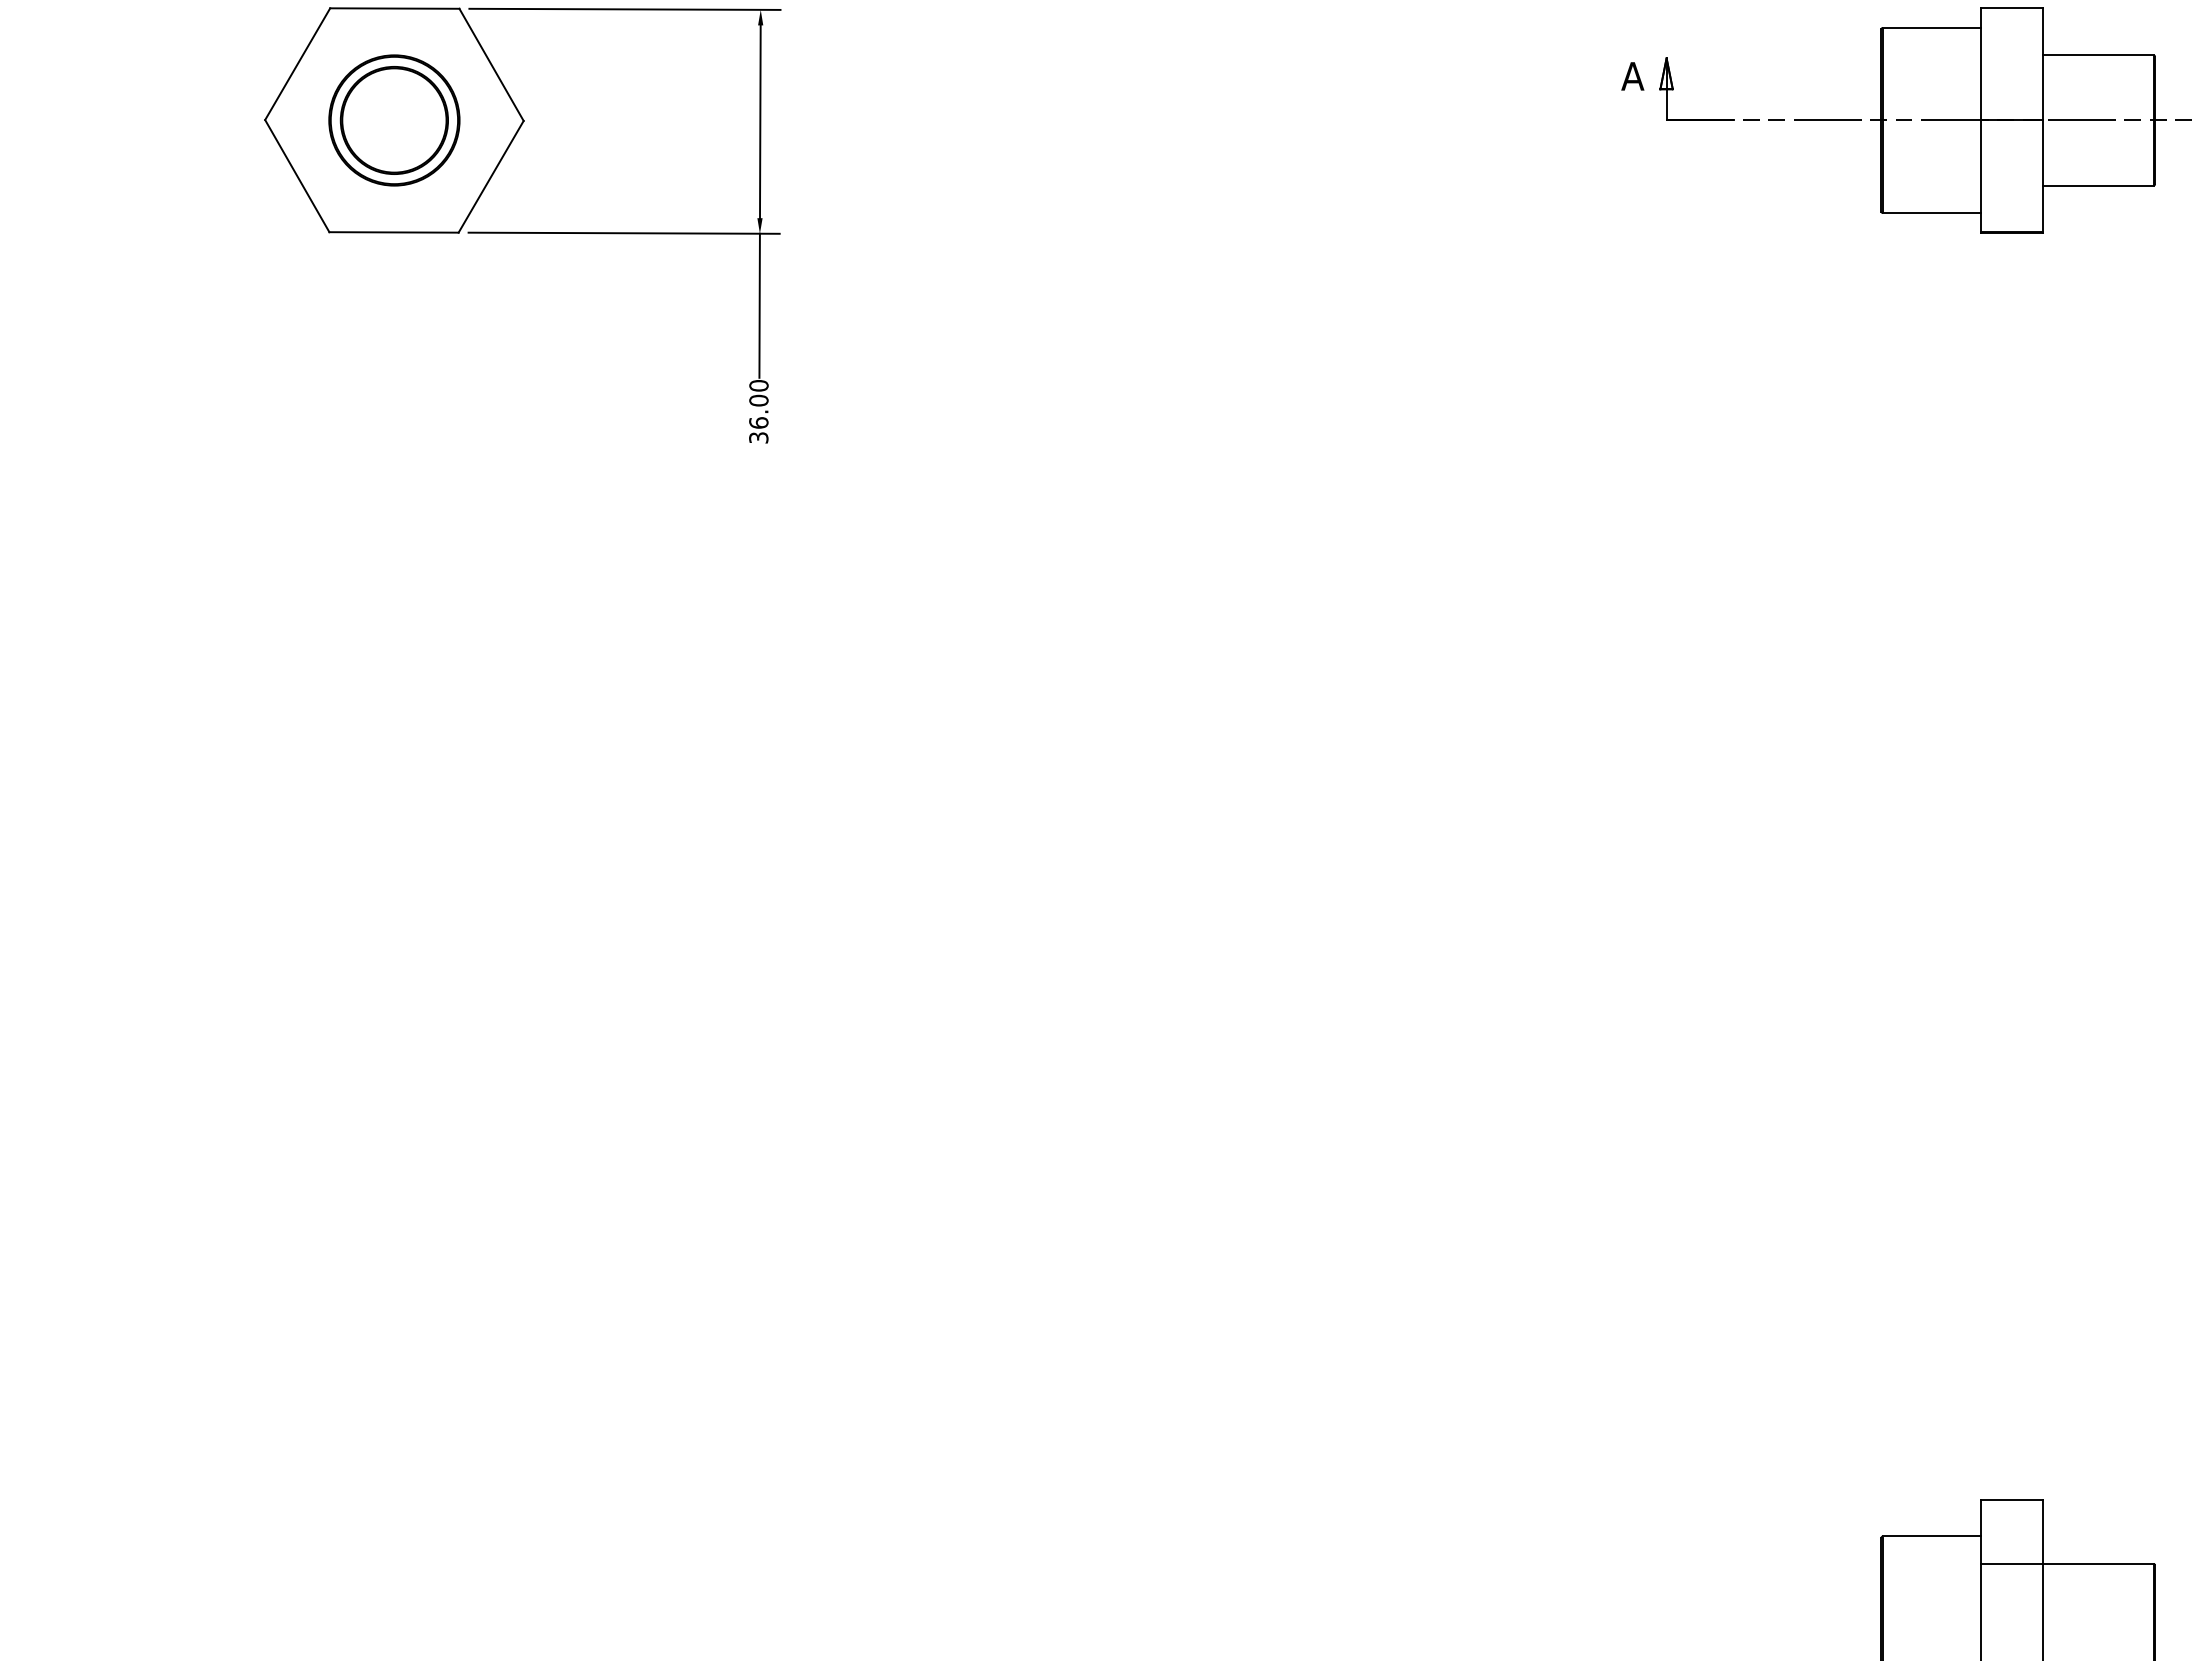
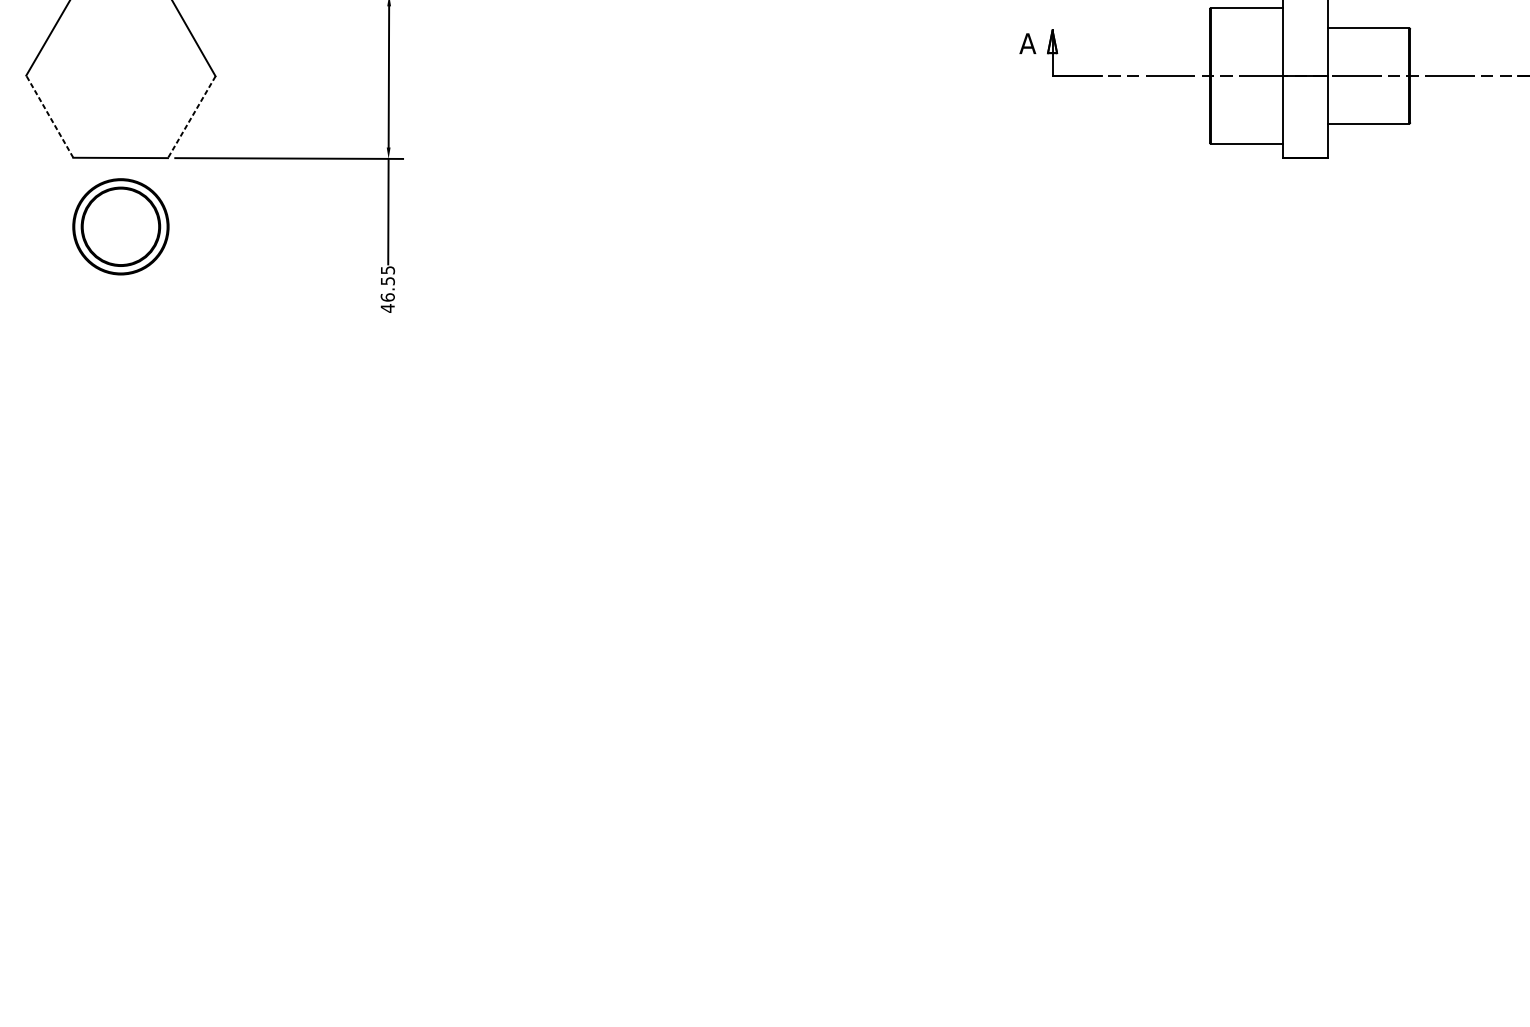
part: (394, 120) -> (121, 226), moved
line: (297, 176) -> (49, 116), solid -> dashed
line: (491, 176) -> (192, 116), solid -> dashed
text: (758, 412) -> (387, 289), 36.00 -> 46.55

